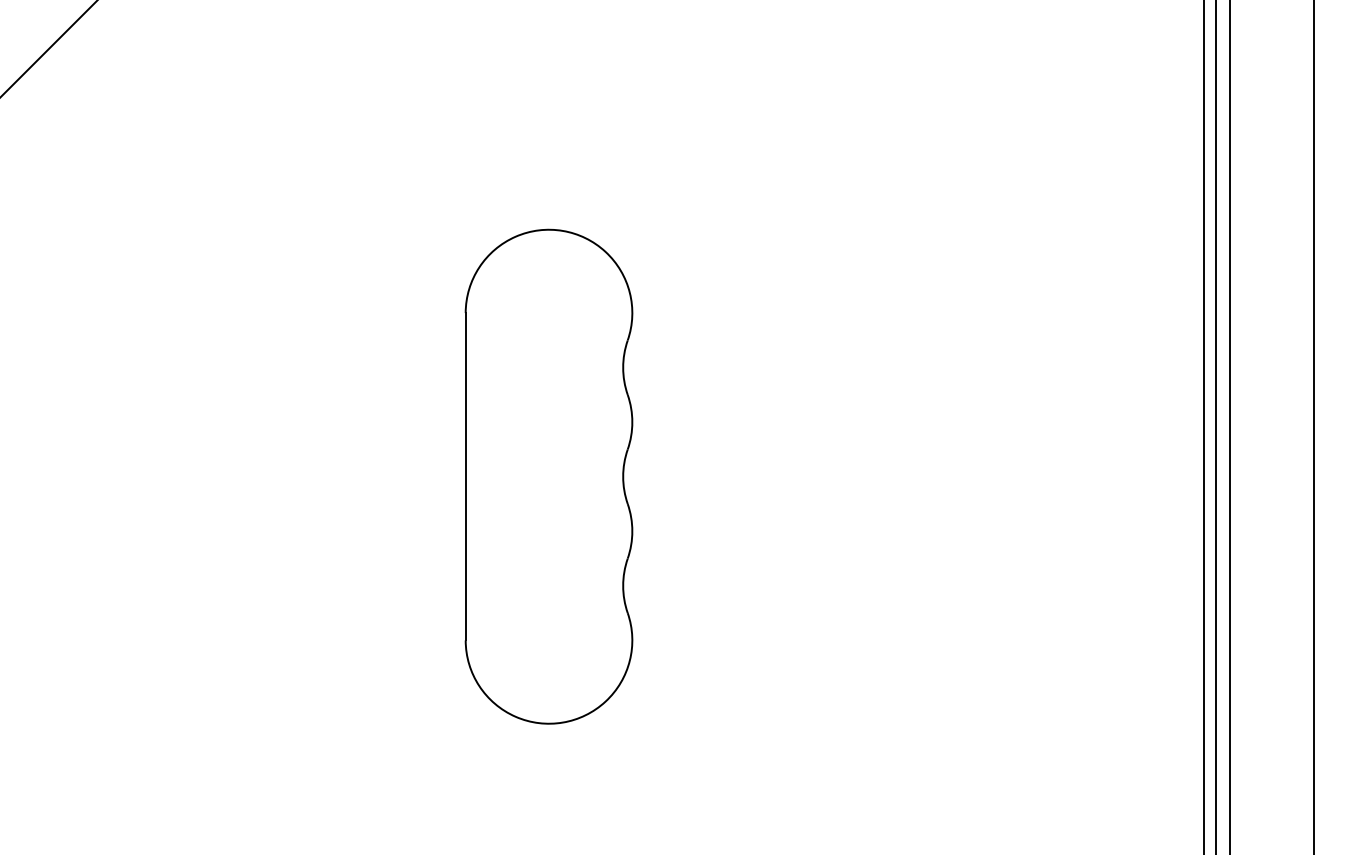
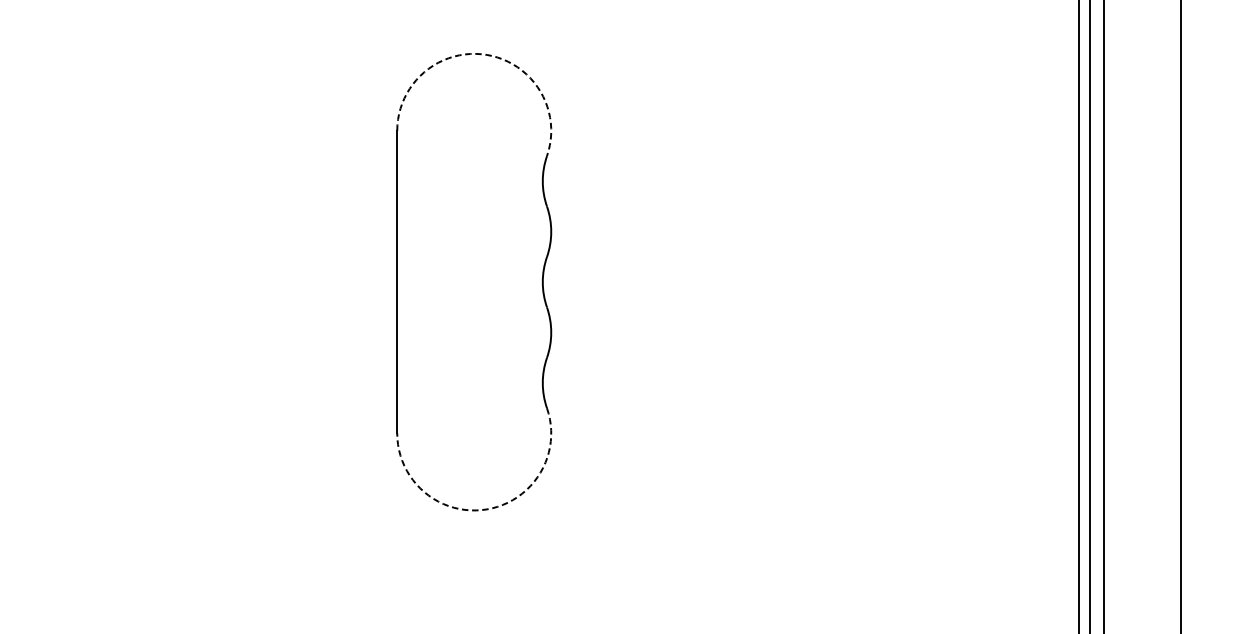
arc: (562, 230) -> (486, 54), solid -> dashed
arc: (562, 722) -> (486, 509), solid -> dashed

